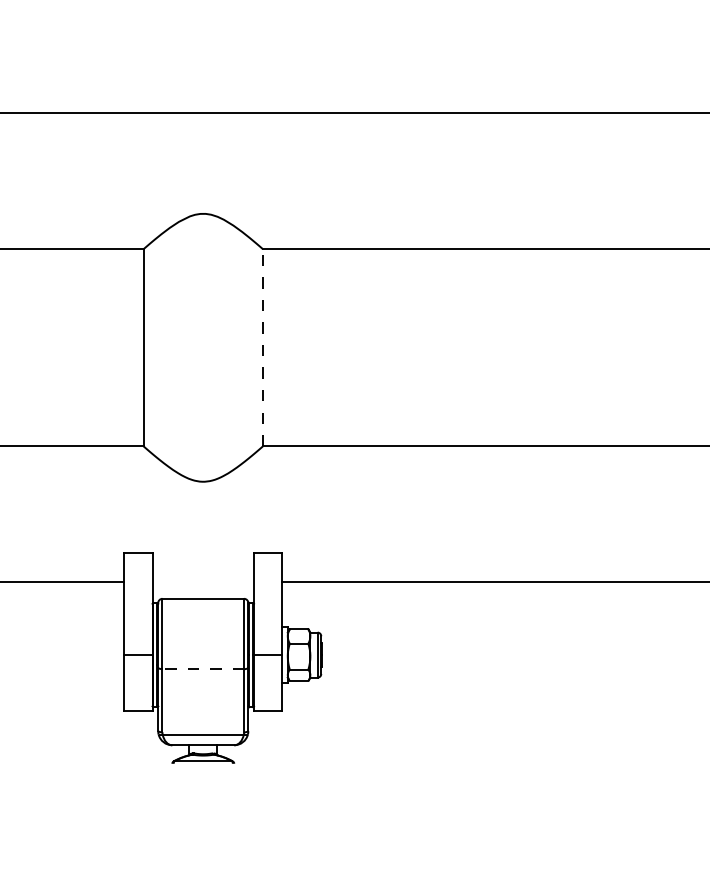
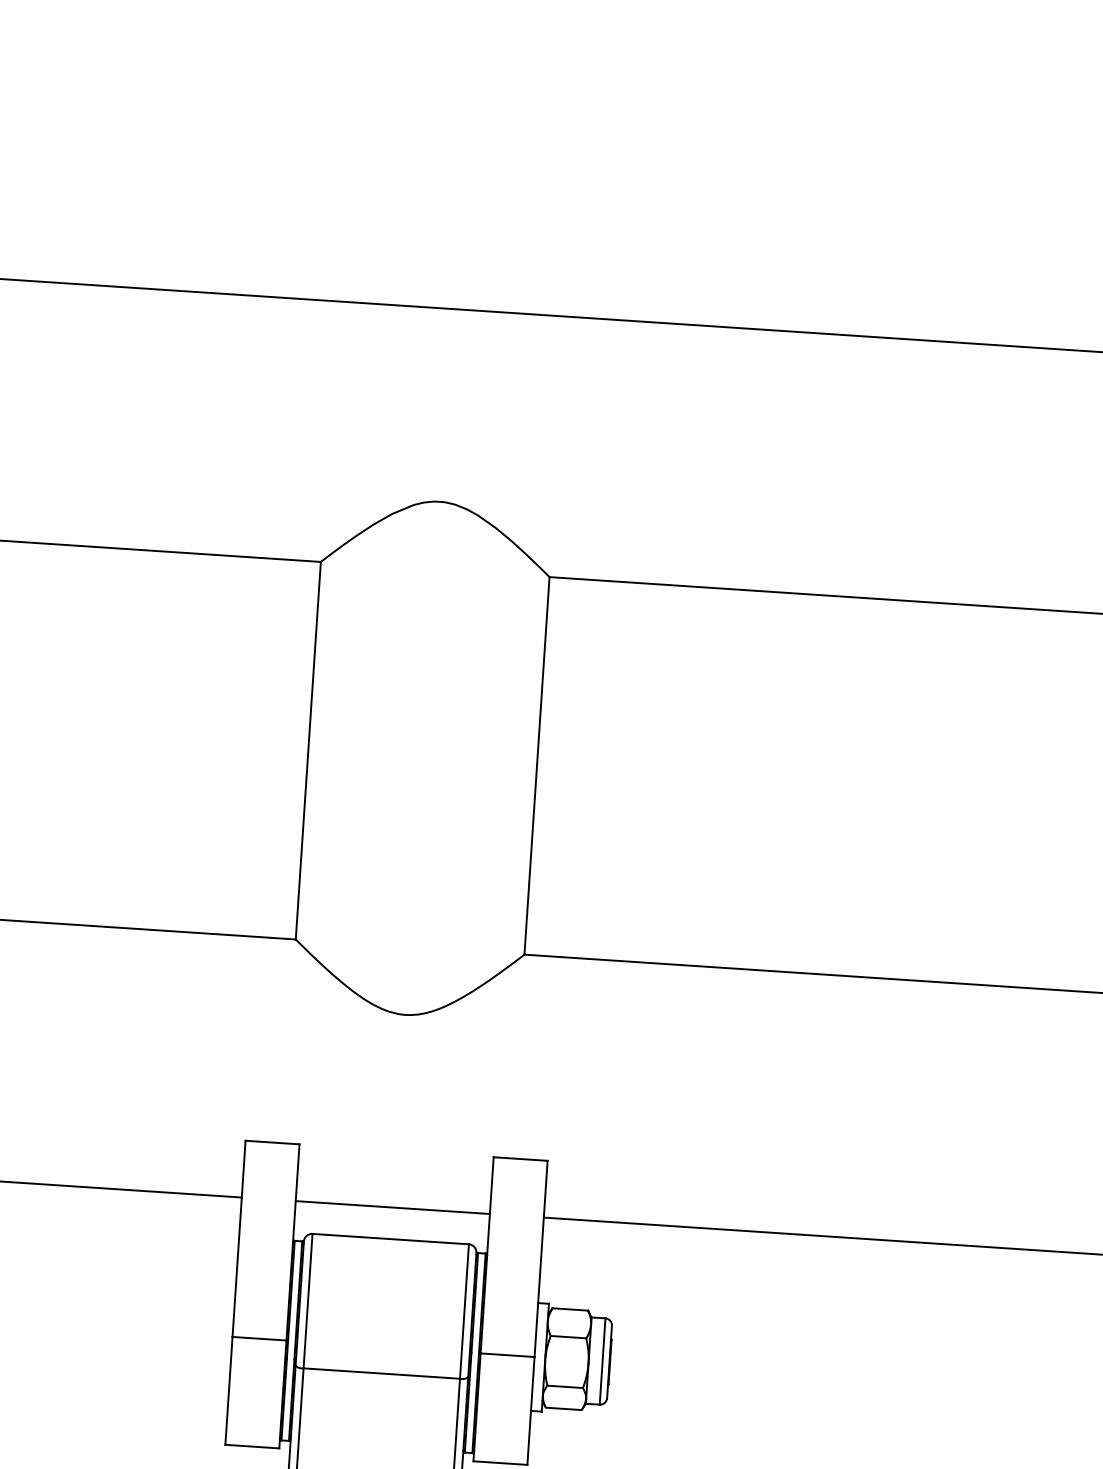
line: (262, 347) -> (536, 765), dashed -> solid
line: (202, 582) -> (391, 1207), added
line: (203, 669) -> (382, 1374), dashed -> solid

